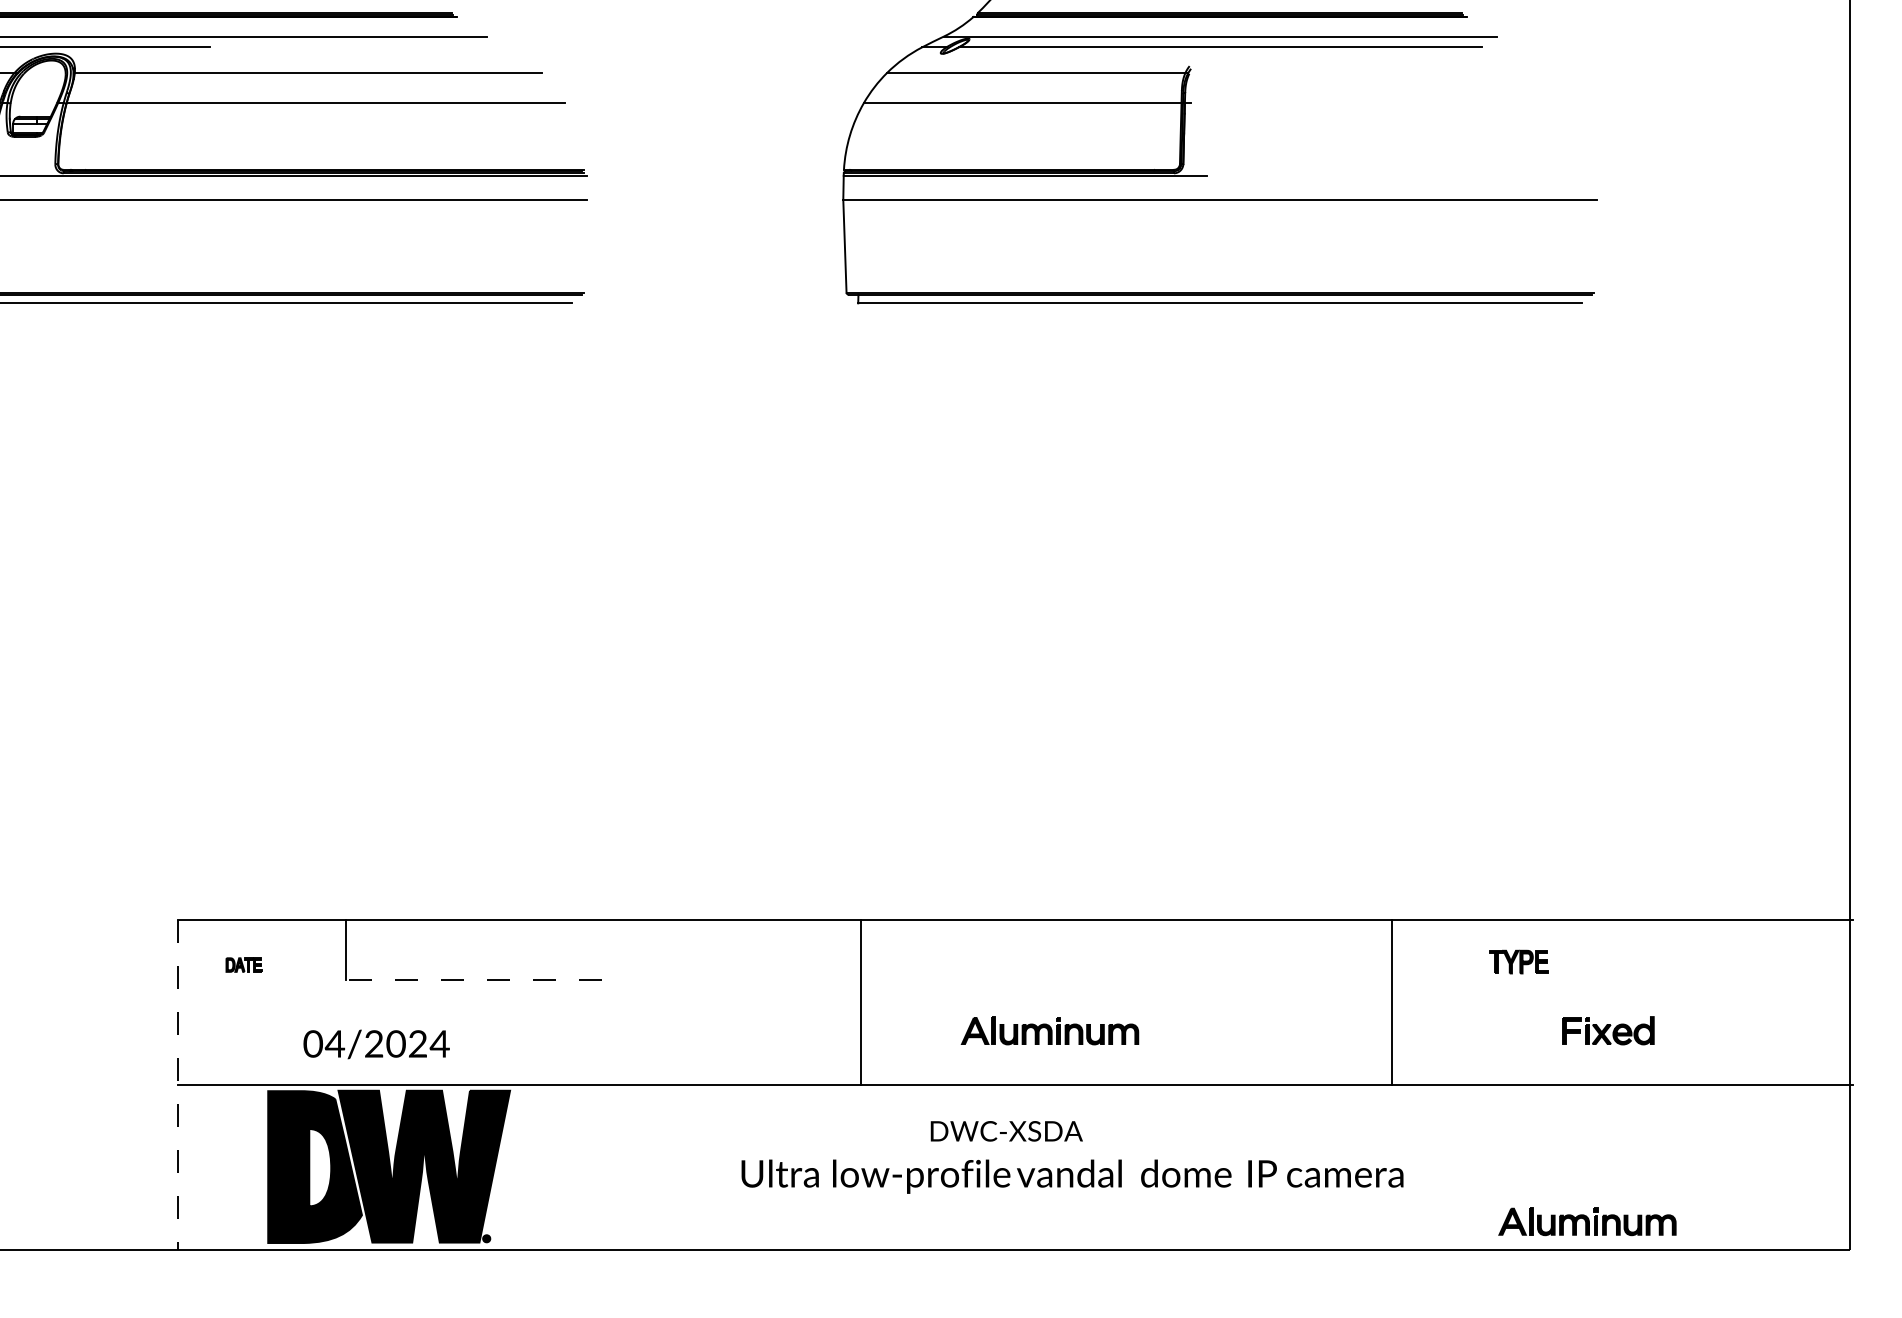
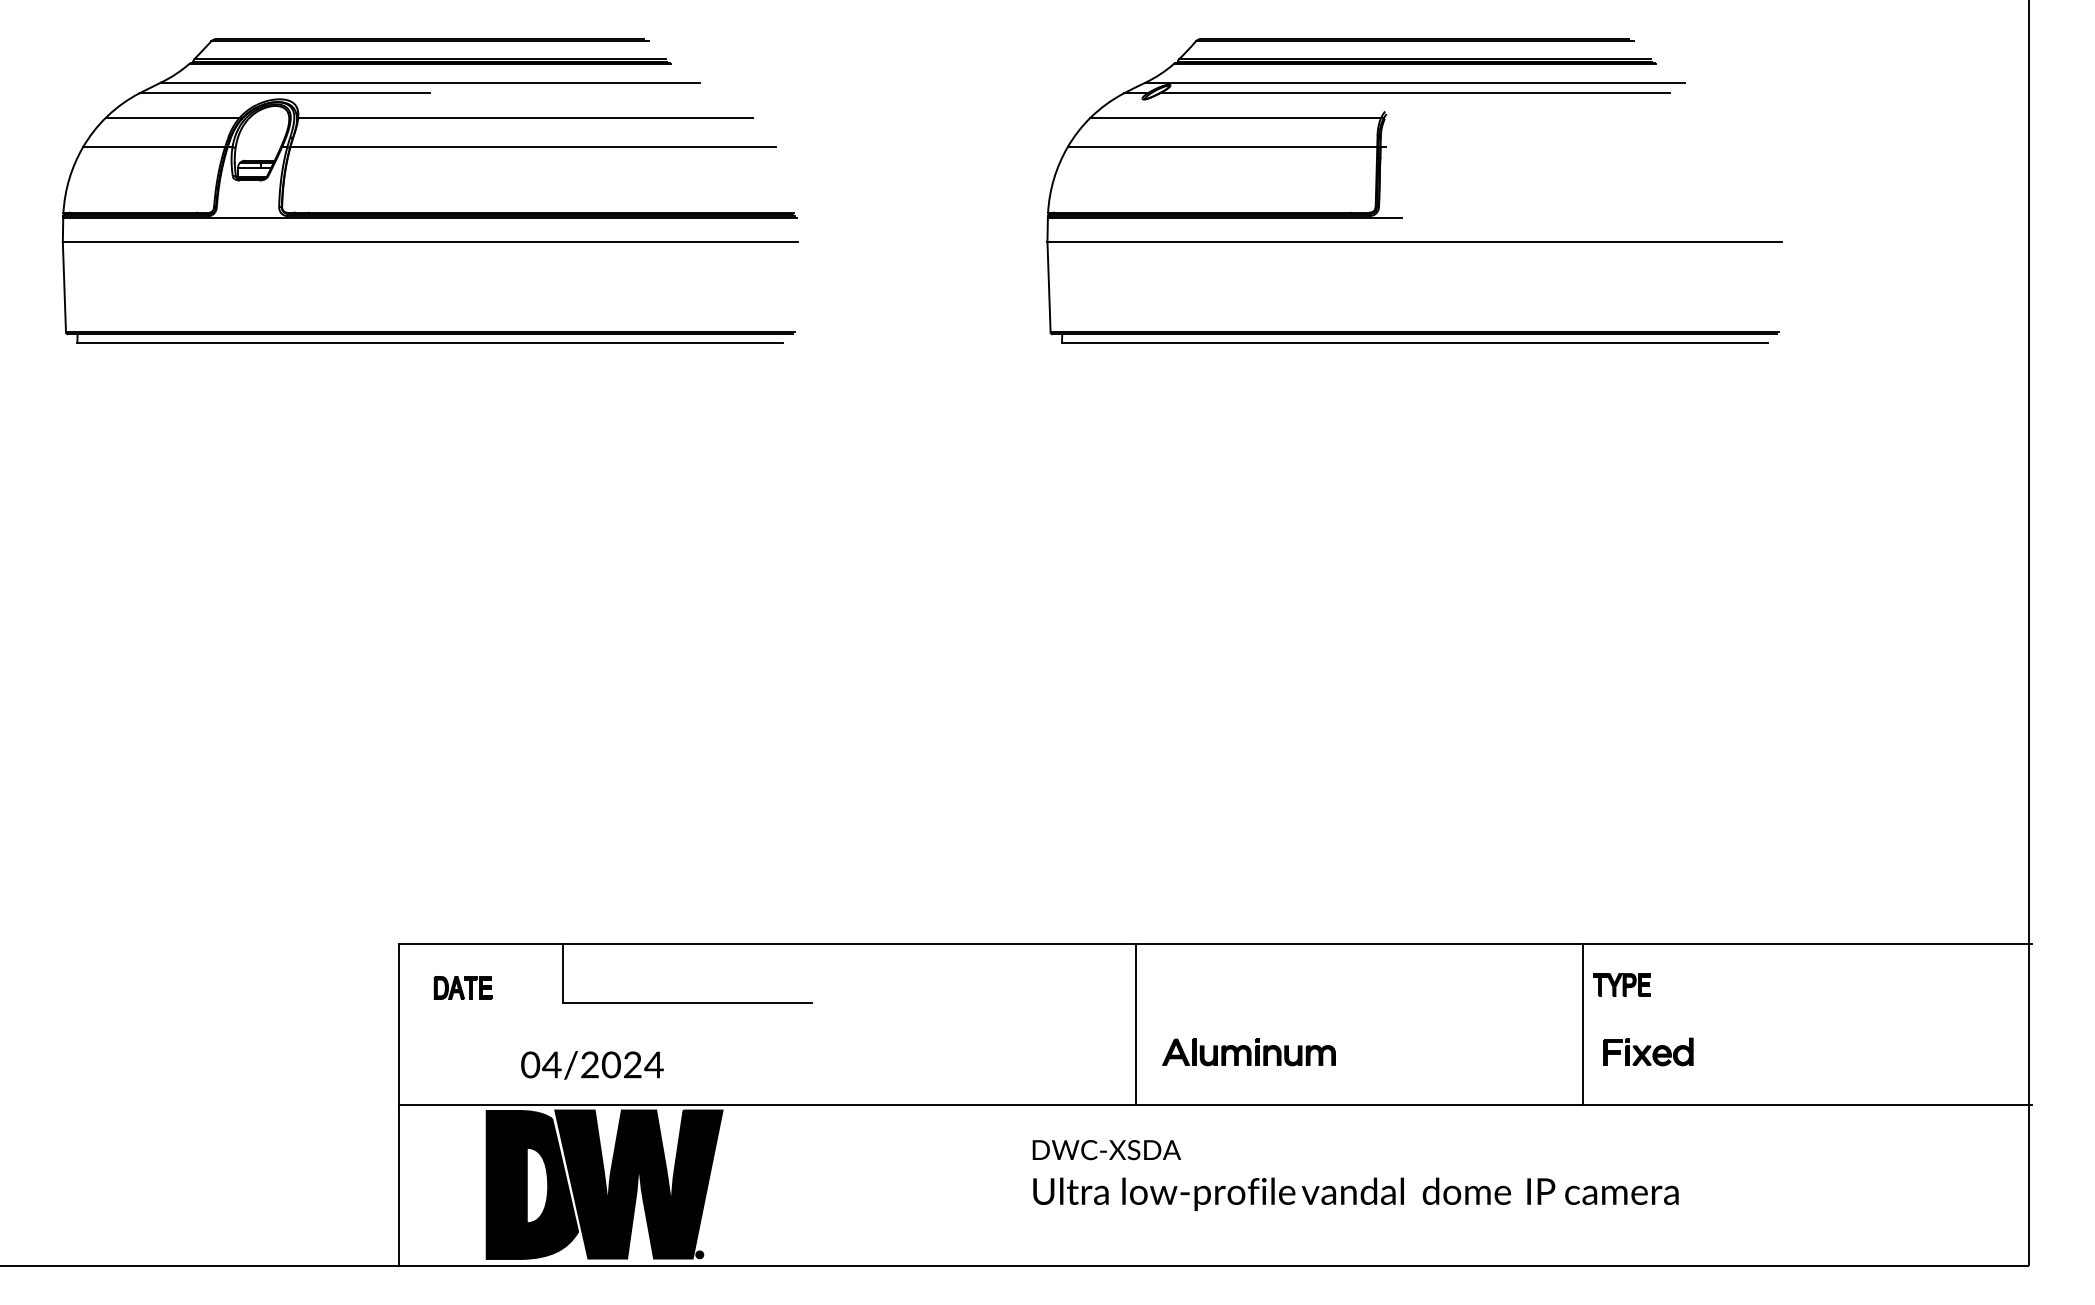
part: (1518, 961) -> (1621, 984), moved
part: (243, 964) -> (462, 987), size x1.67
line: (473, 979) -> (686, 1002), dashed -> solid
line: (861, 1002) -> (1136, 1024), moved
part: (1608, 1030) -> (1648, 1051), moved
line: (177, 1085) -> (398, 1105), dashed -> solid
text: (1006, 1131) -> (1106, 1150), moved
text: (1072, 1175) -> (1355, 1193), moved
part: (1586, 1222) -> (1772, 1238), removed

